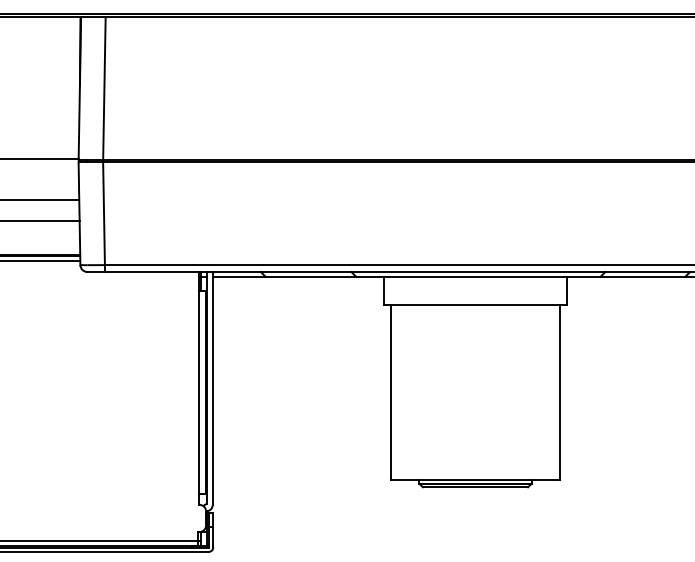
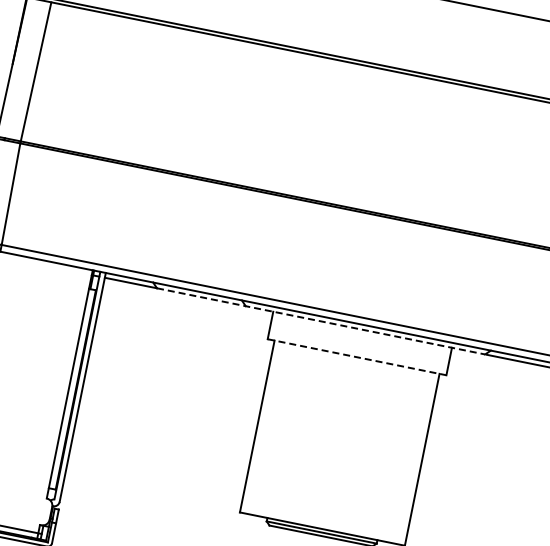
line: (433, 276) -> (321, 321), solid -> dashed
line: (475, 304) -> (357, 356), solid -> dashed

